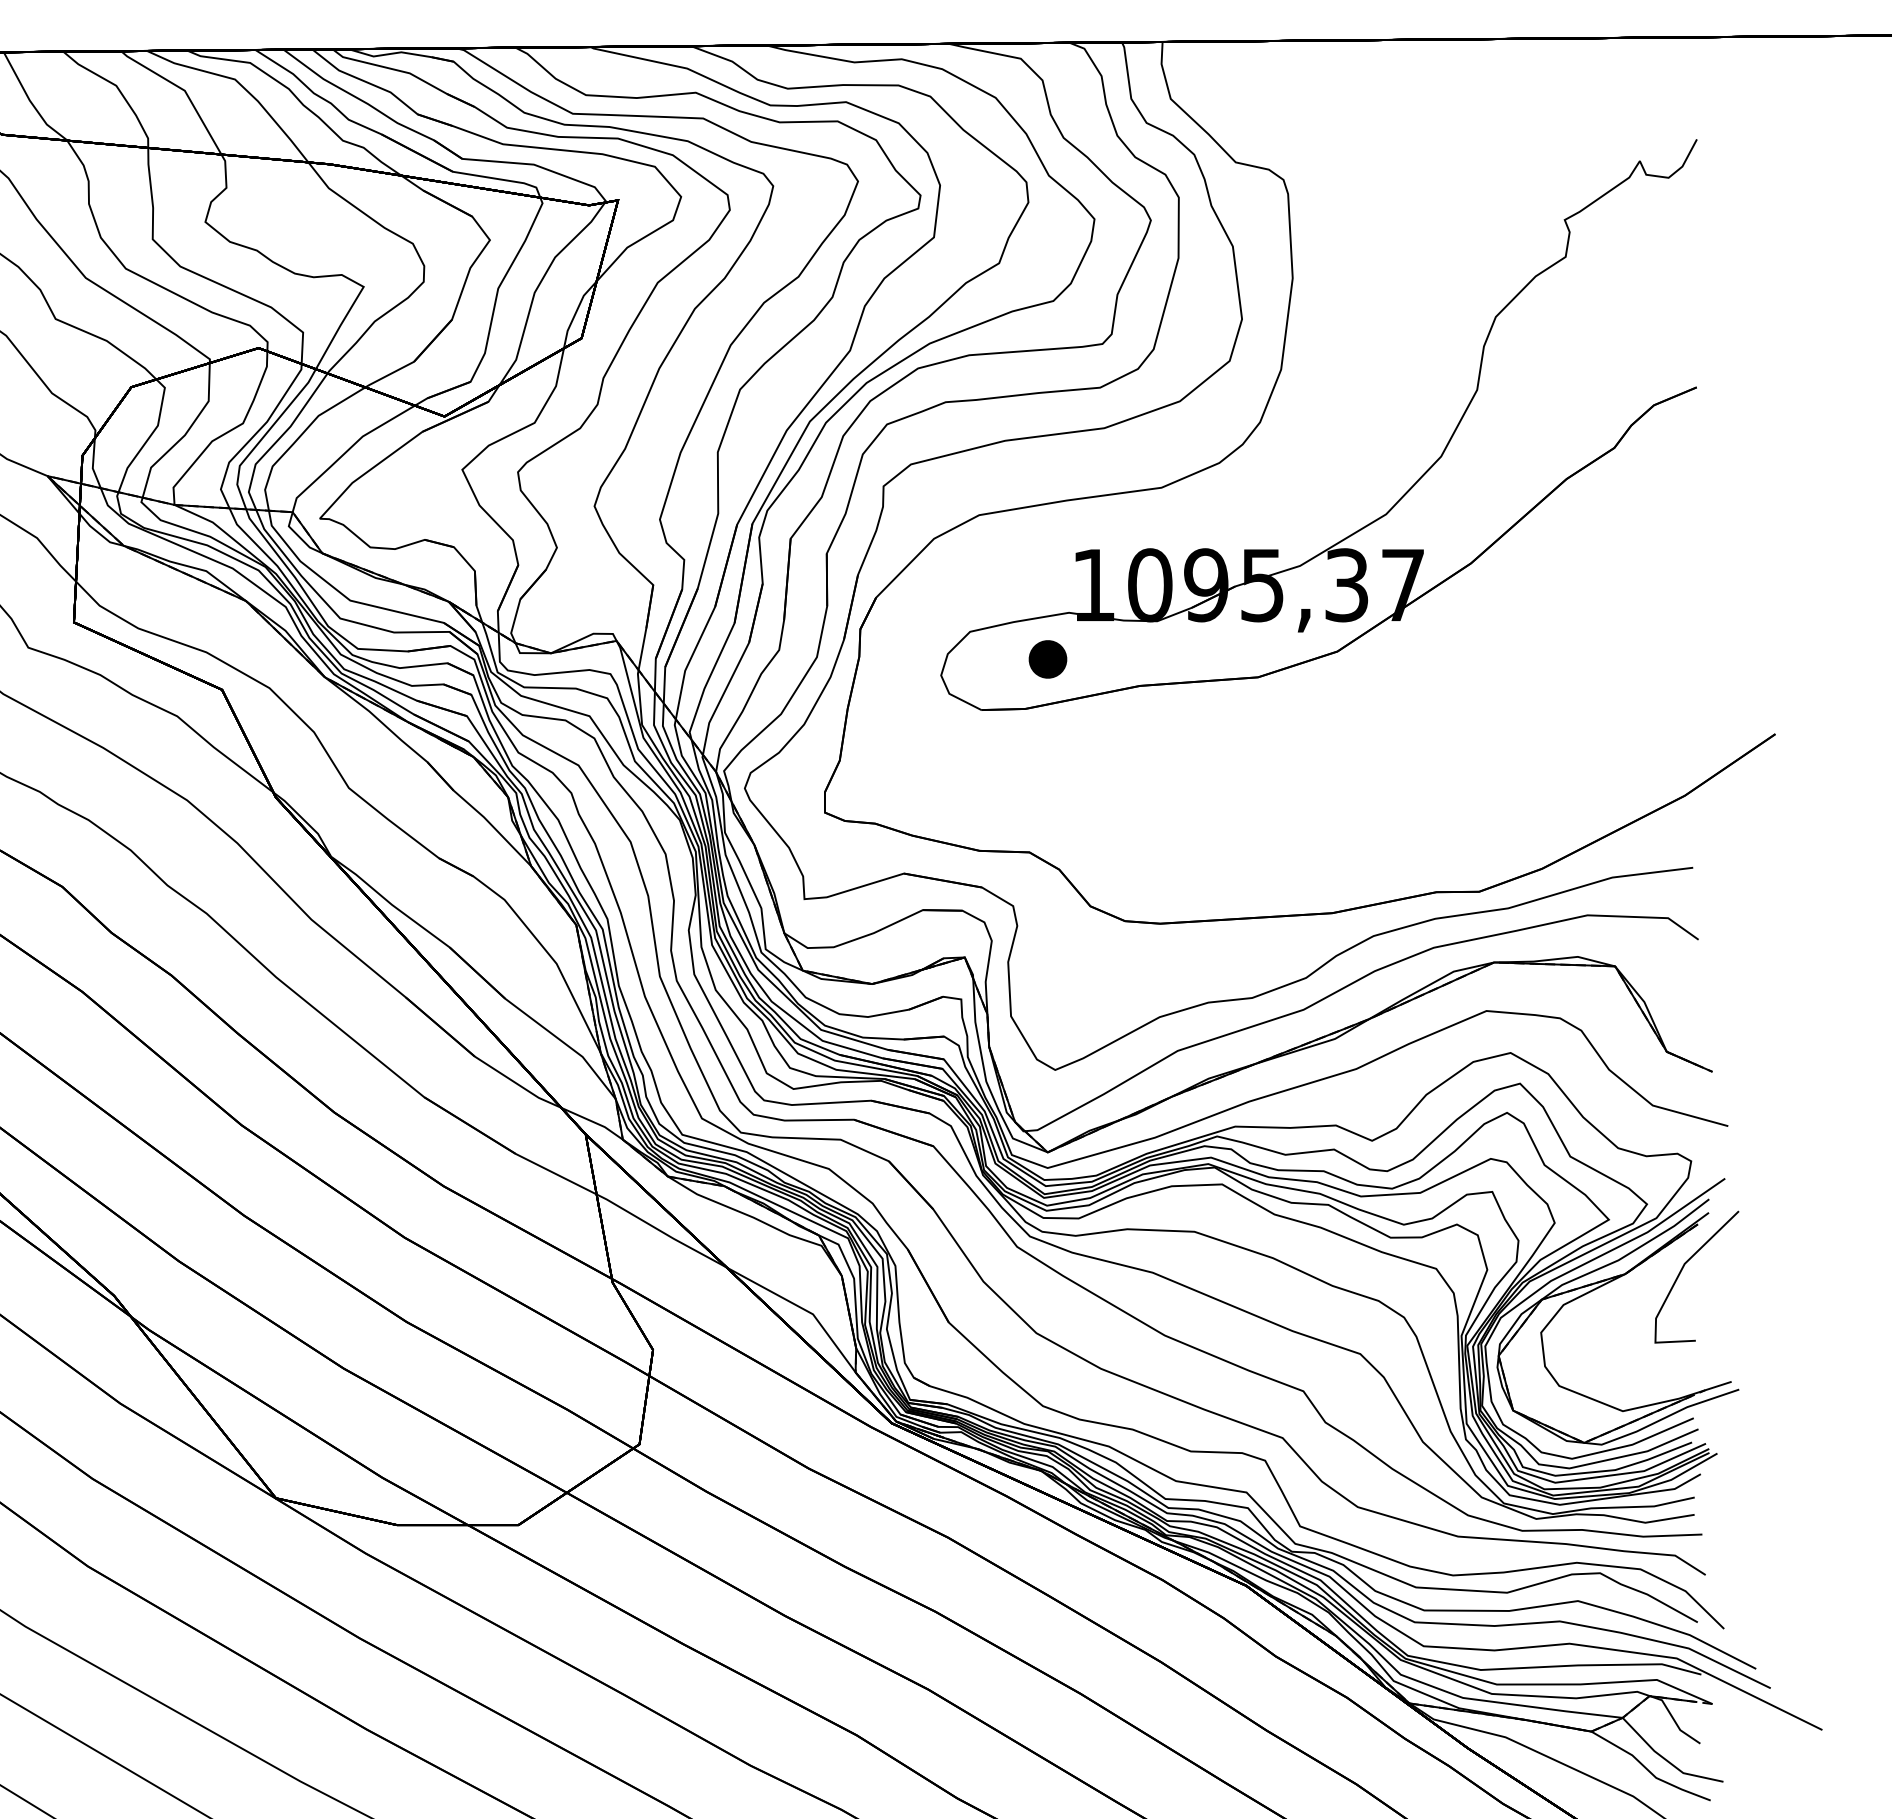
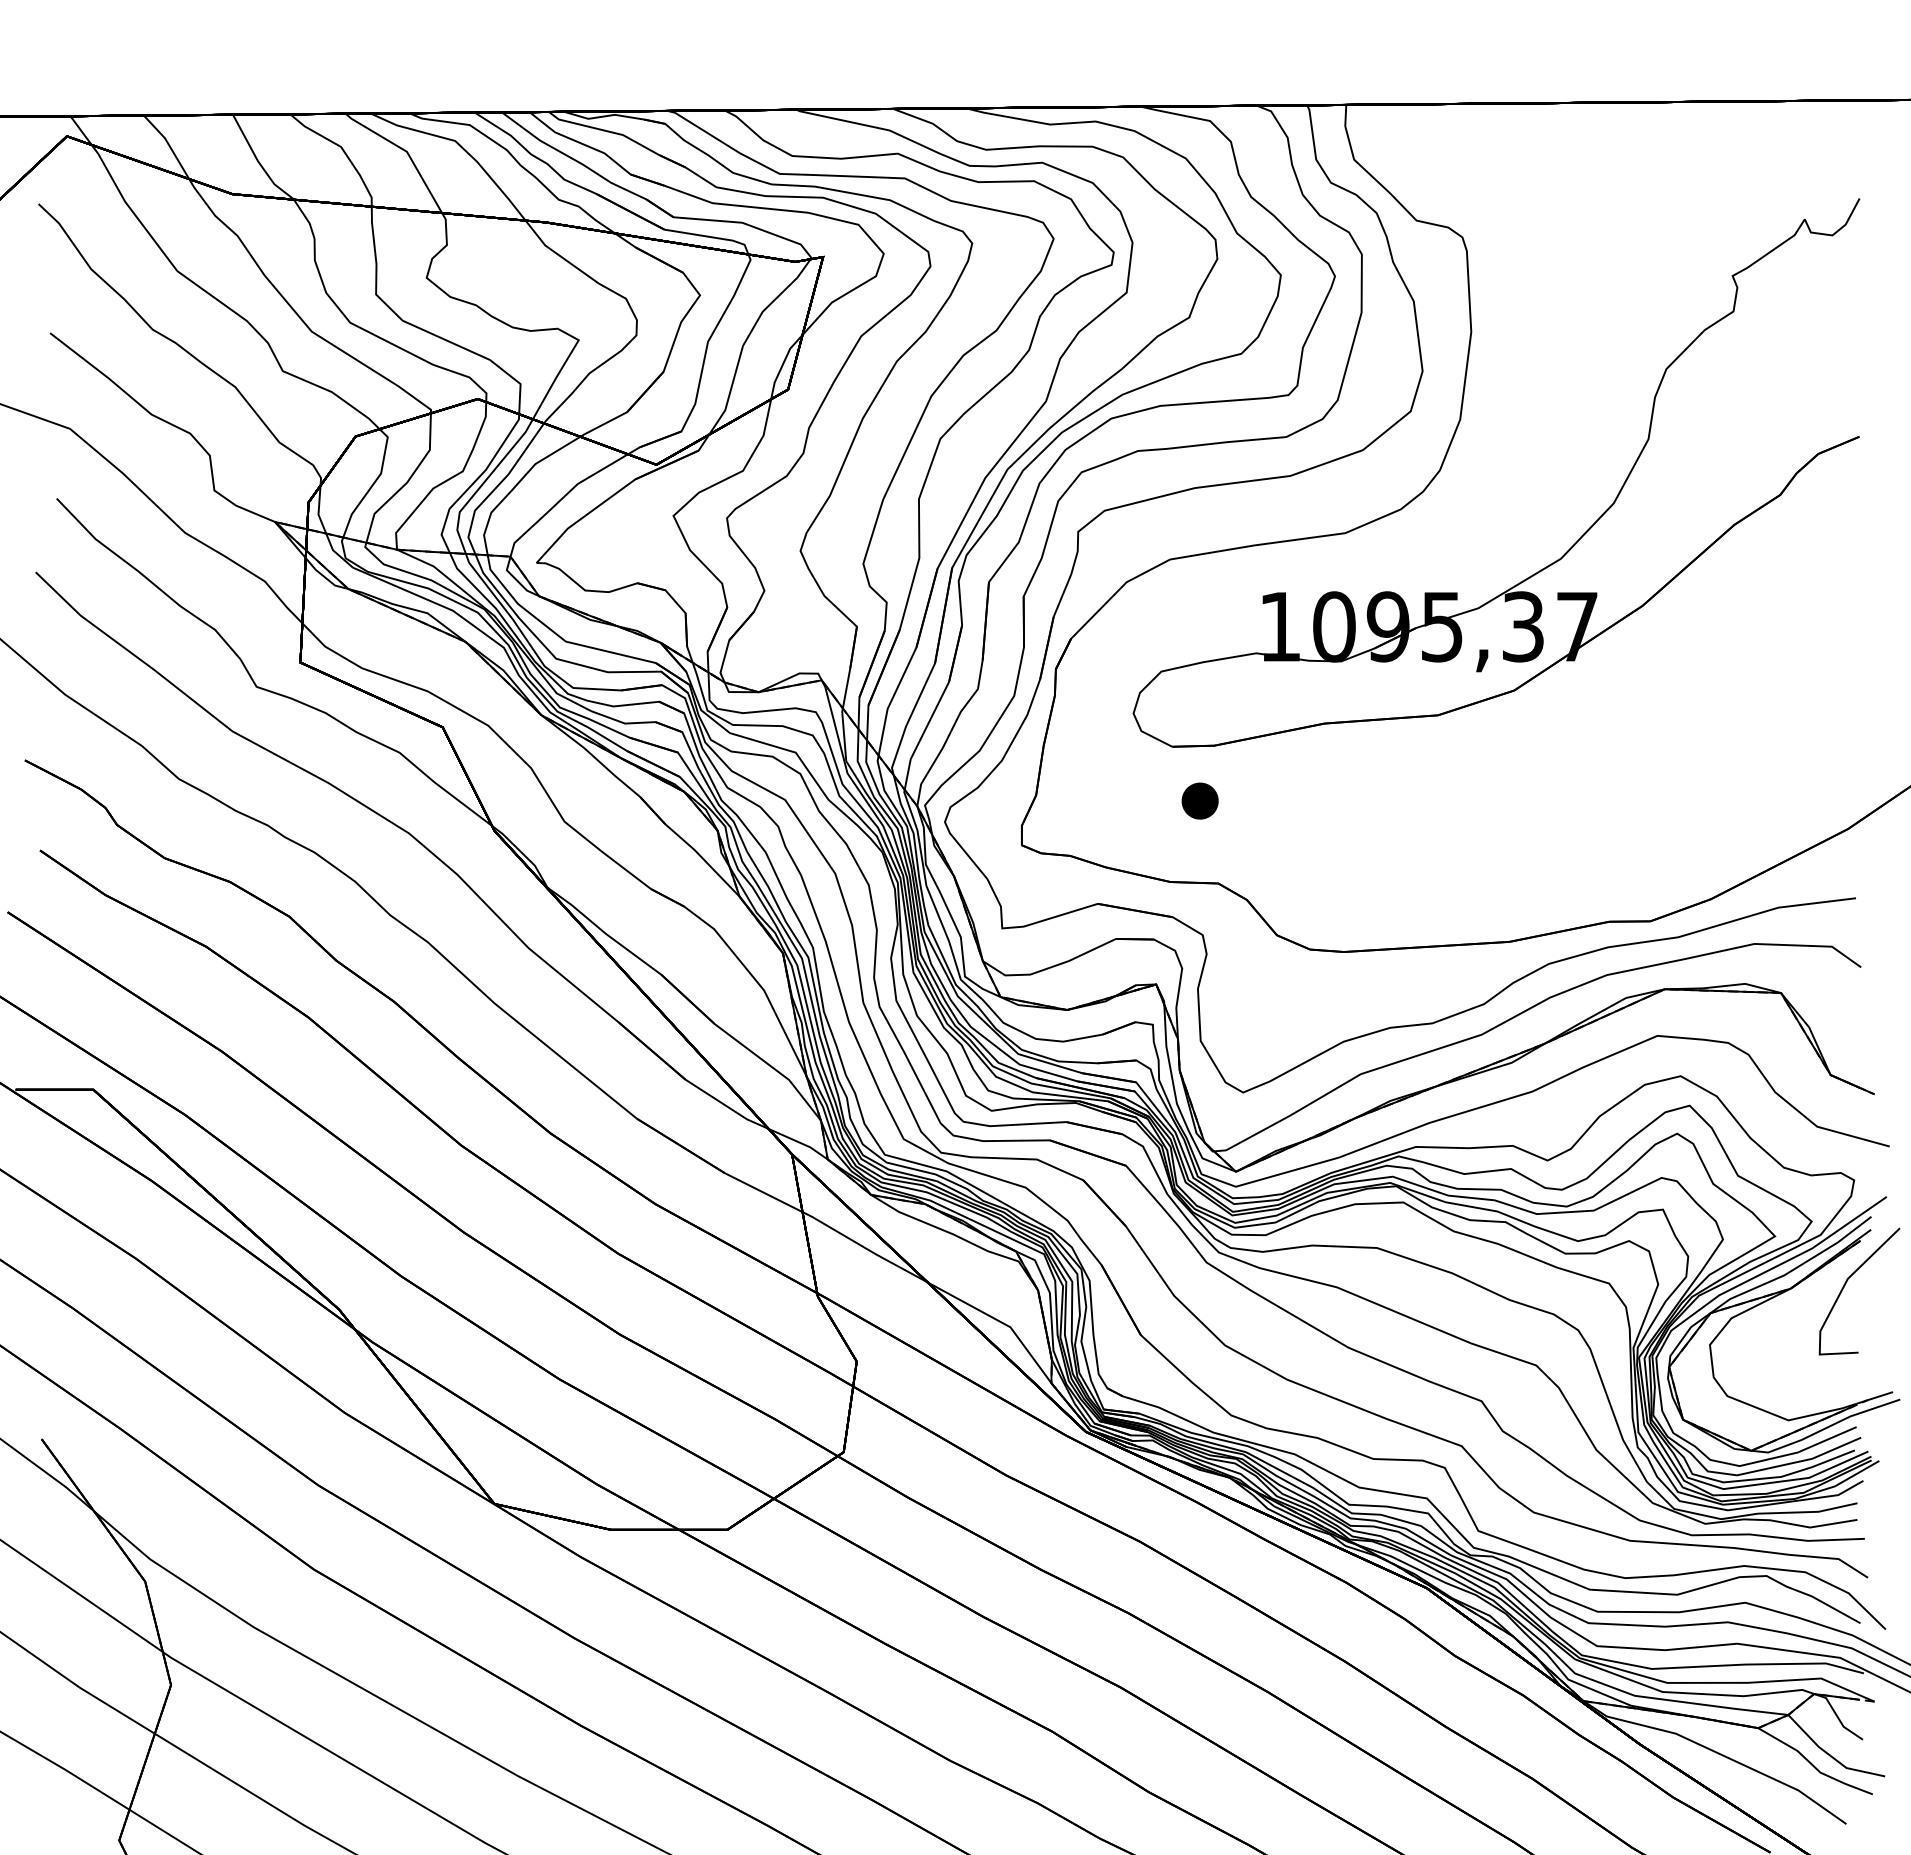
part: (1047, 658) -> (1199, 800), moved

